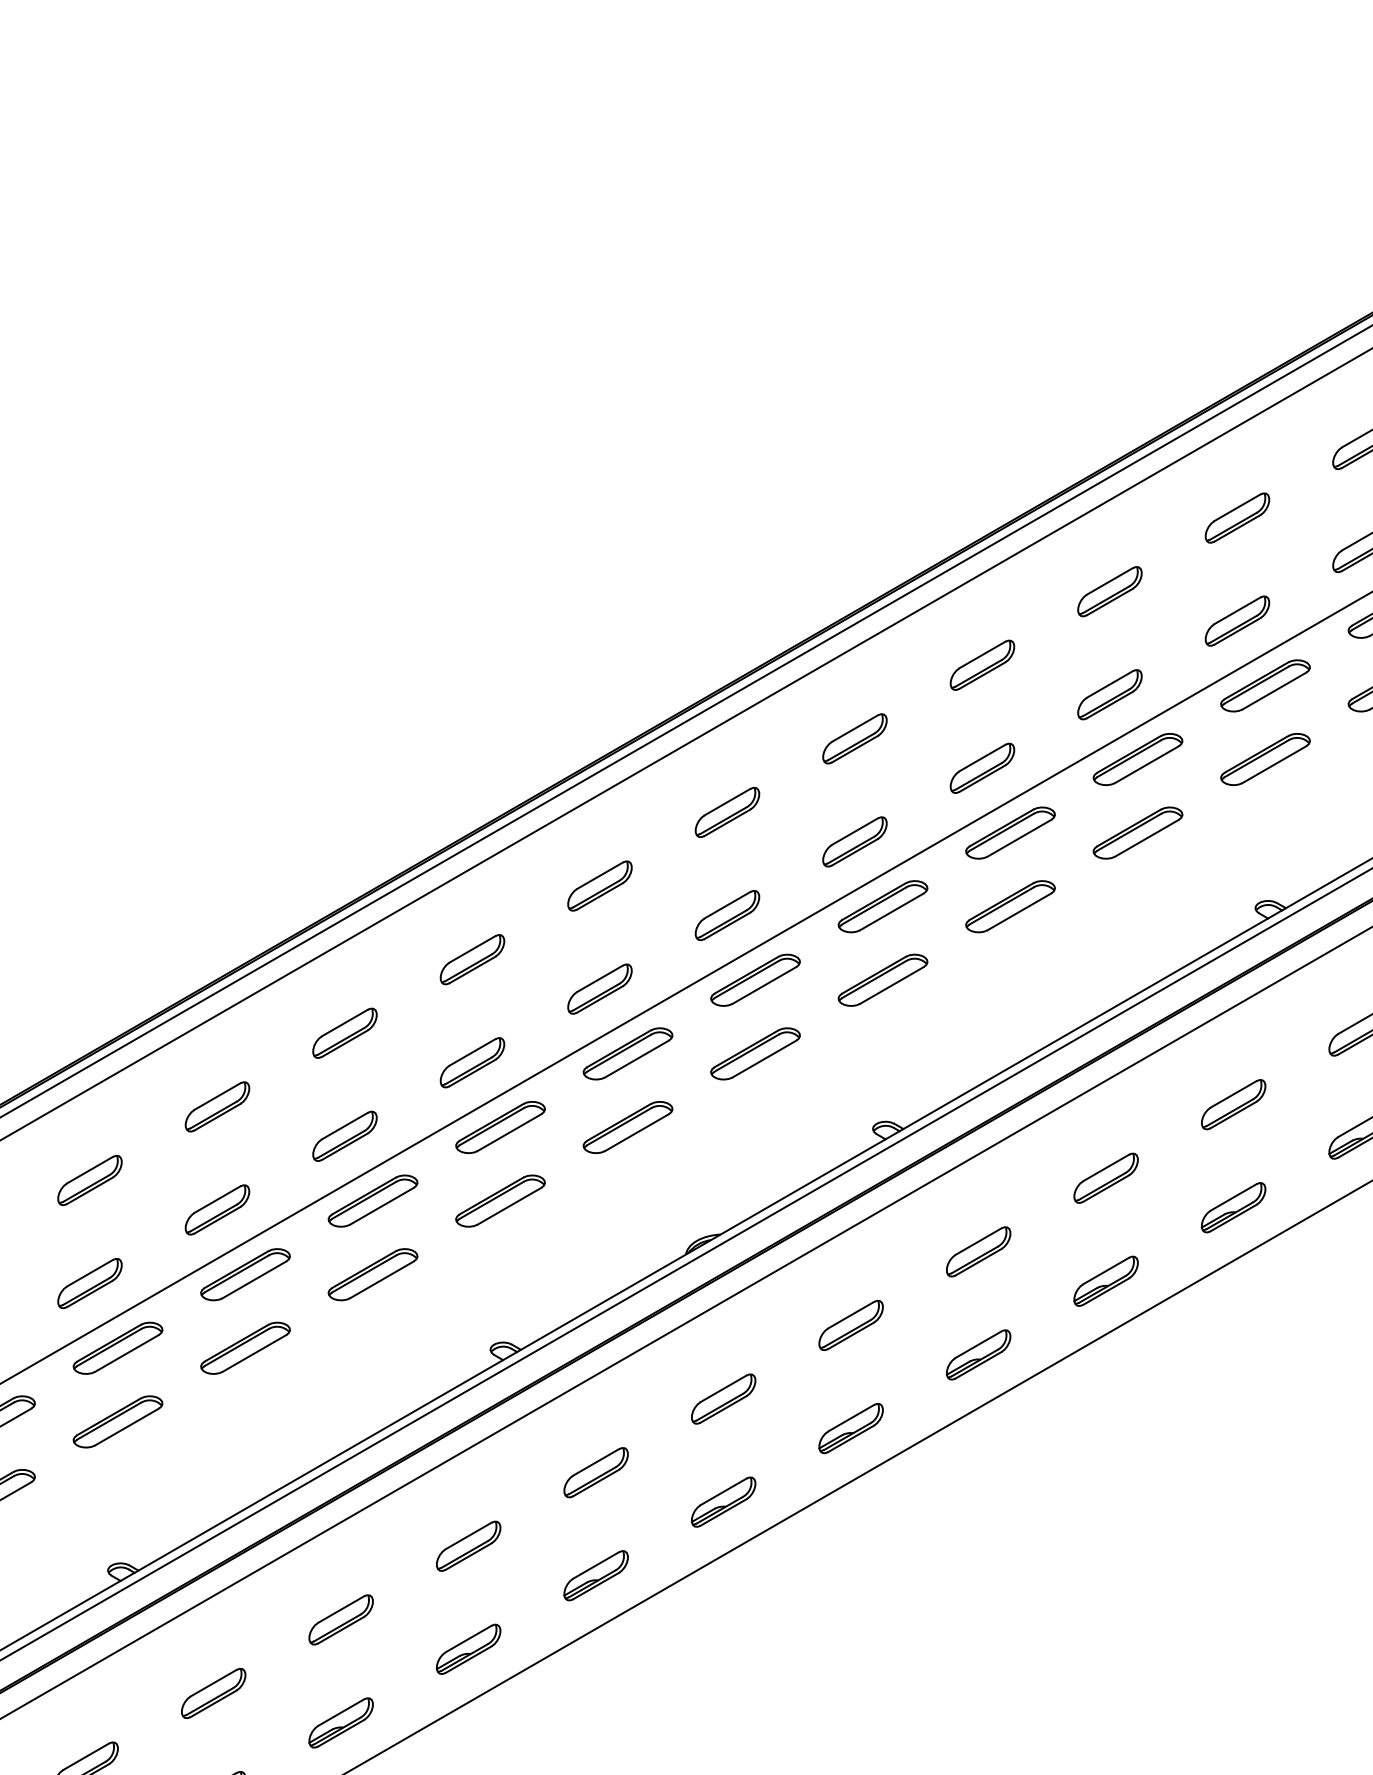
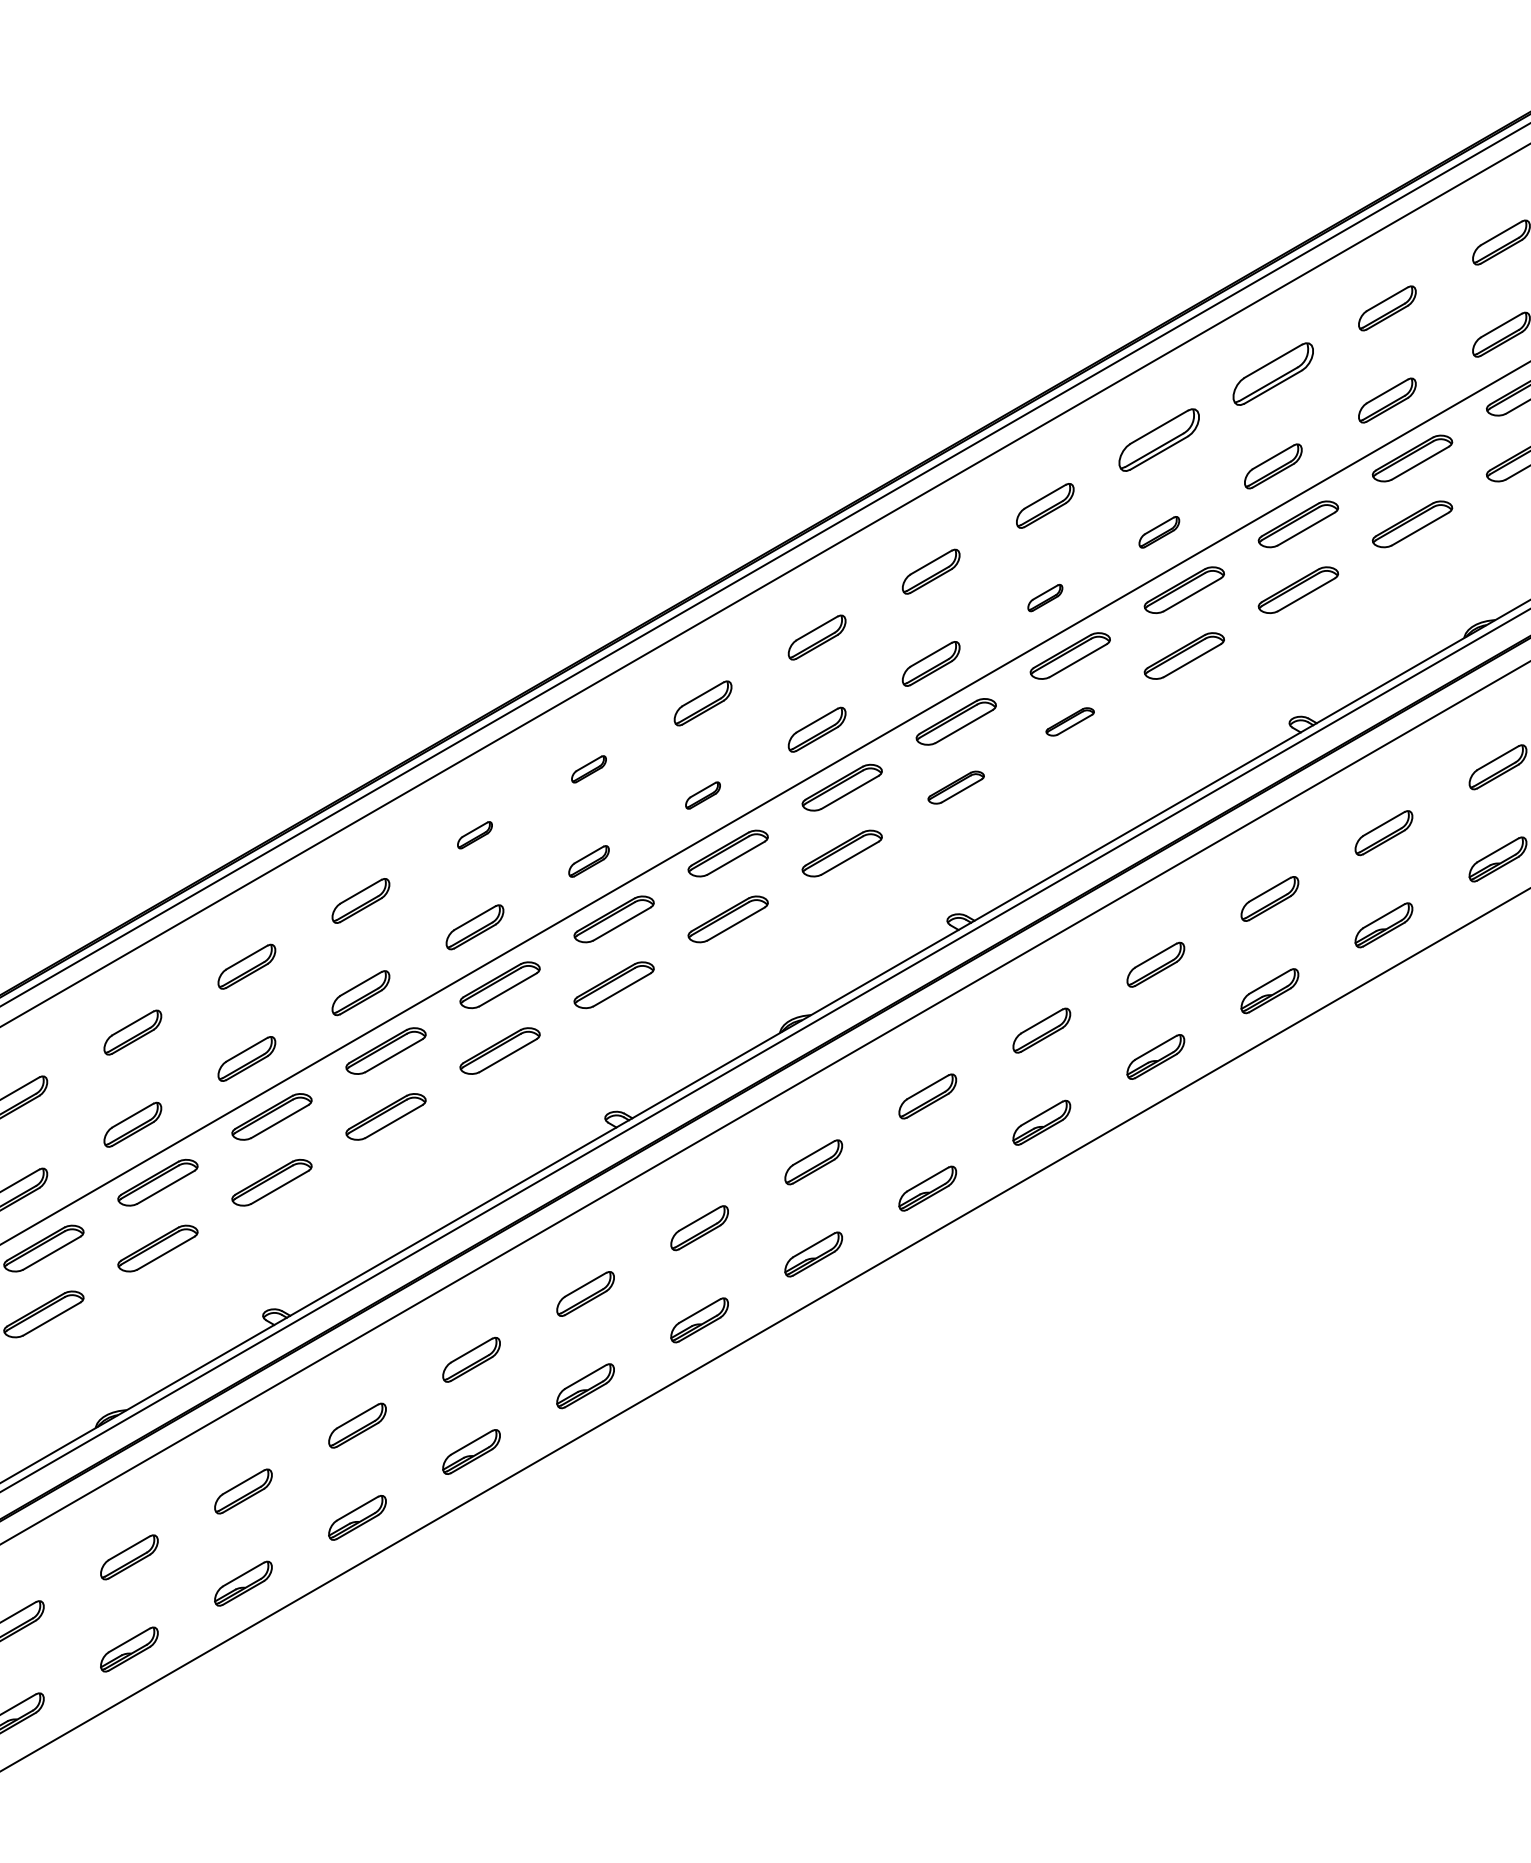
part: (1237, 518) -> (1273, 374), size x1.4
part: (1110, 591) -> (1159, 439), size x1.4
part: (1110, 694) -> (1159, 532), size x0.7
part: (982, 767) -> (1045, 597), size x0.6
part: (1009, 906) -> (1069, 721), size x0.6
part: (471, 959) -> (588, 769), size x0.6
part: (882, 980) -> (955, 787), size x0.7
part: (599, 988) -> (702, 795), size x0.6
part: (344, 1033) -> (474, 835), size x0.6
part: (471, 1062) -> (588, 861), size x0.7

